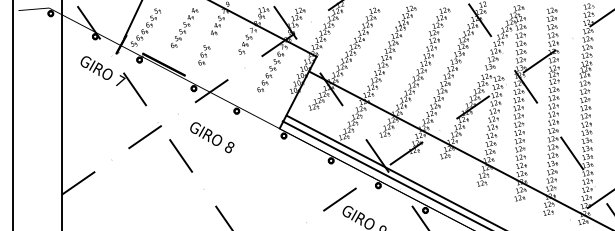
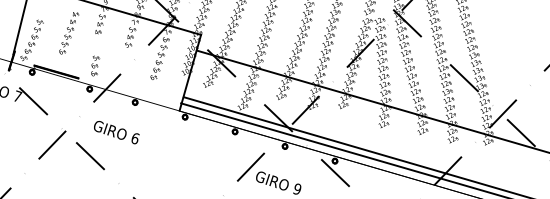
part: (204, 55) -> (95, 65), moved
text: (229, 146) -> (134, 137), 8 -> 6

